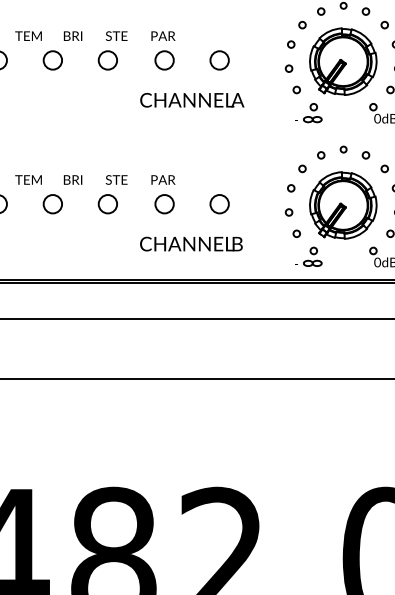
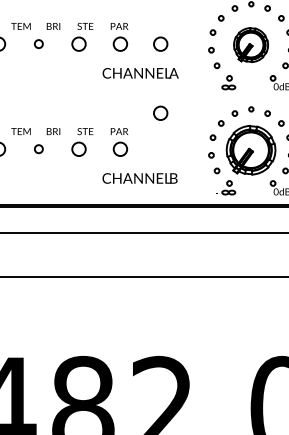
circle: (52, 59) -> (38, 43), size x0.6
part: (342, 60) -> (250, 44), size x0.7
circle: (52, 203) -> (38, 148), size x0.6
circle: (219, 203) -> (160, 112), moved

